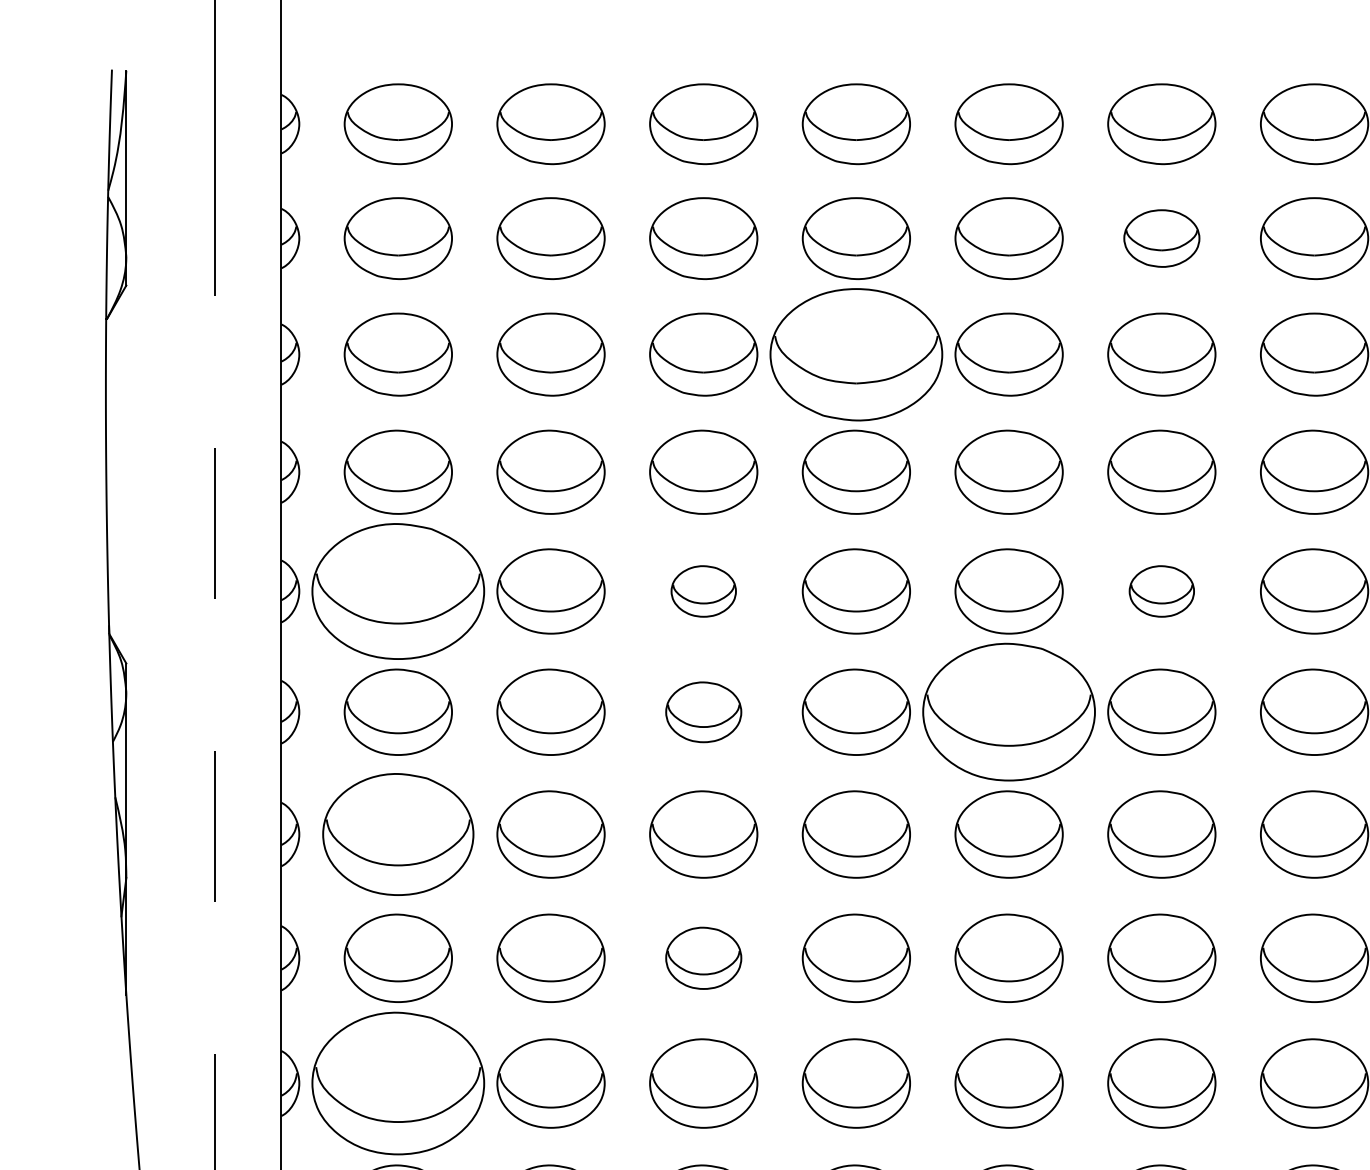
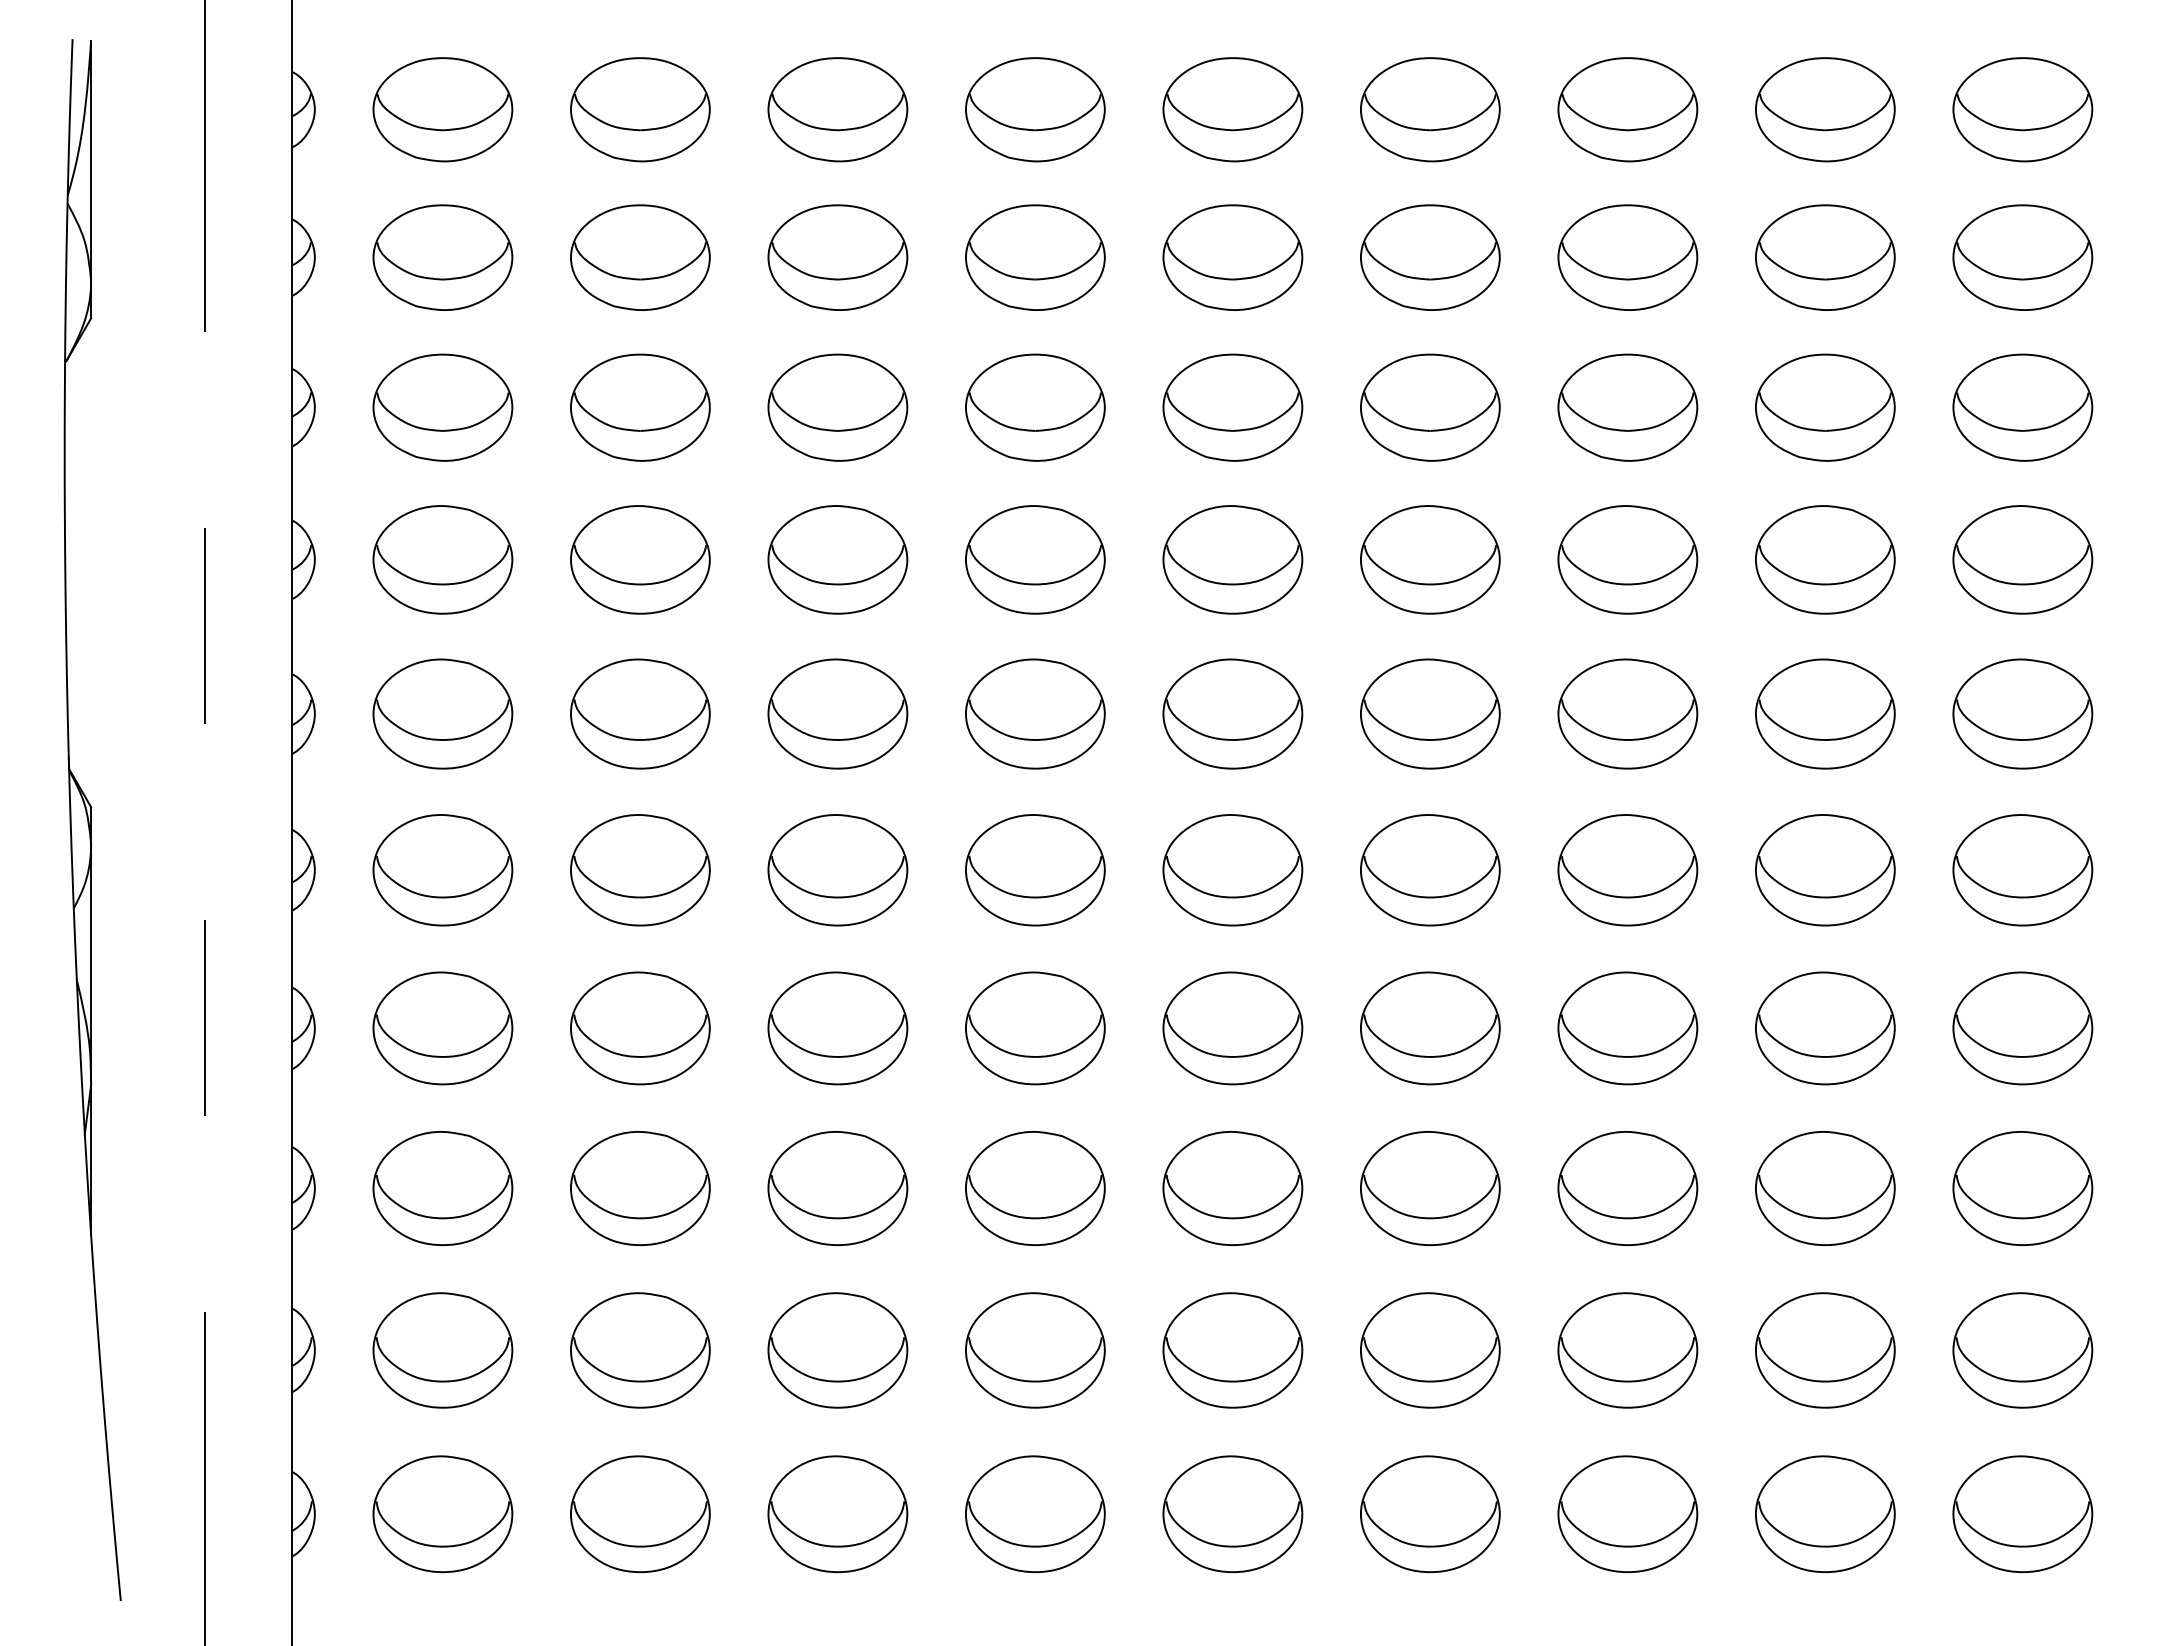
part: (1161, 238) -> (1430, 257), size x1.43
part: (856, 354) -> (1035, 407), size x0.62
part: (398, 591) -> (442, 713), size x0.62
part: (703, 591) -> (837, 713), size x1.67
part: (1161, 591) -> (1430, 713), size x1.67
part: (703, 712) -> (837, 870), size x1.43
part: (1008, 712) -> (1232, 870), size x0.62
part: (398, 834) -> (442, 1028), size x0.71
part: (703, 958) -> (837, 1188), size x1.43
part: (398, 1083) -> (442, 1350), size x0.62

